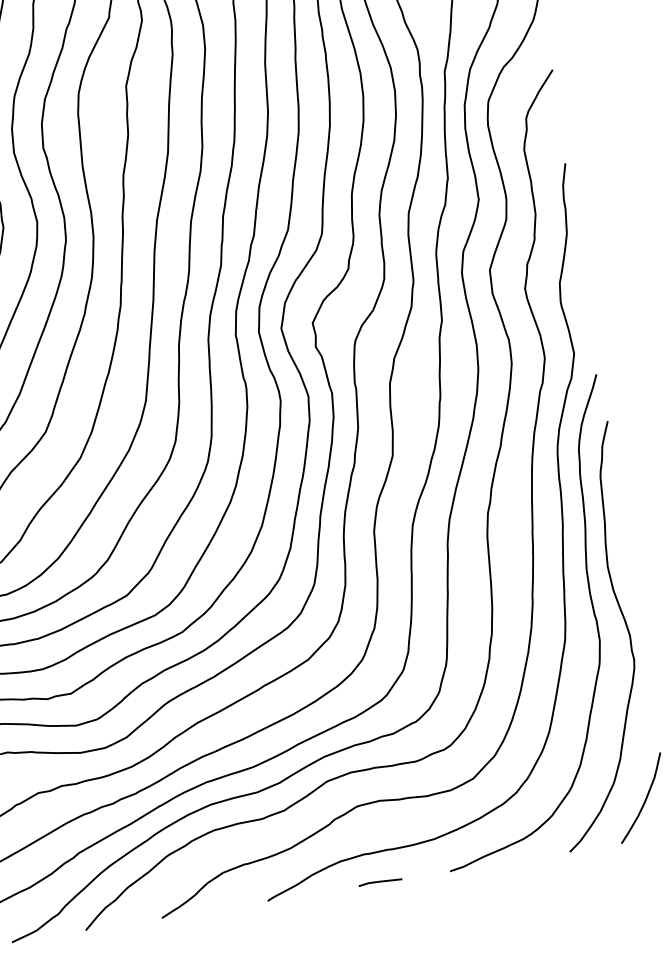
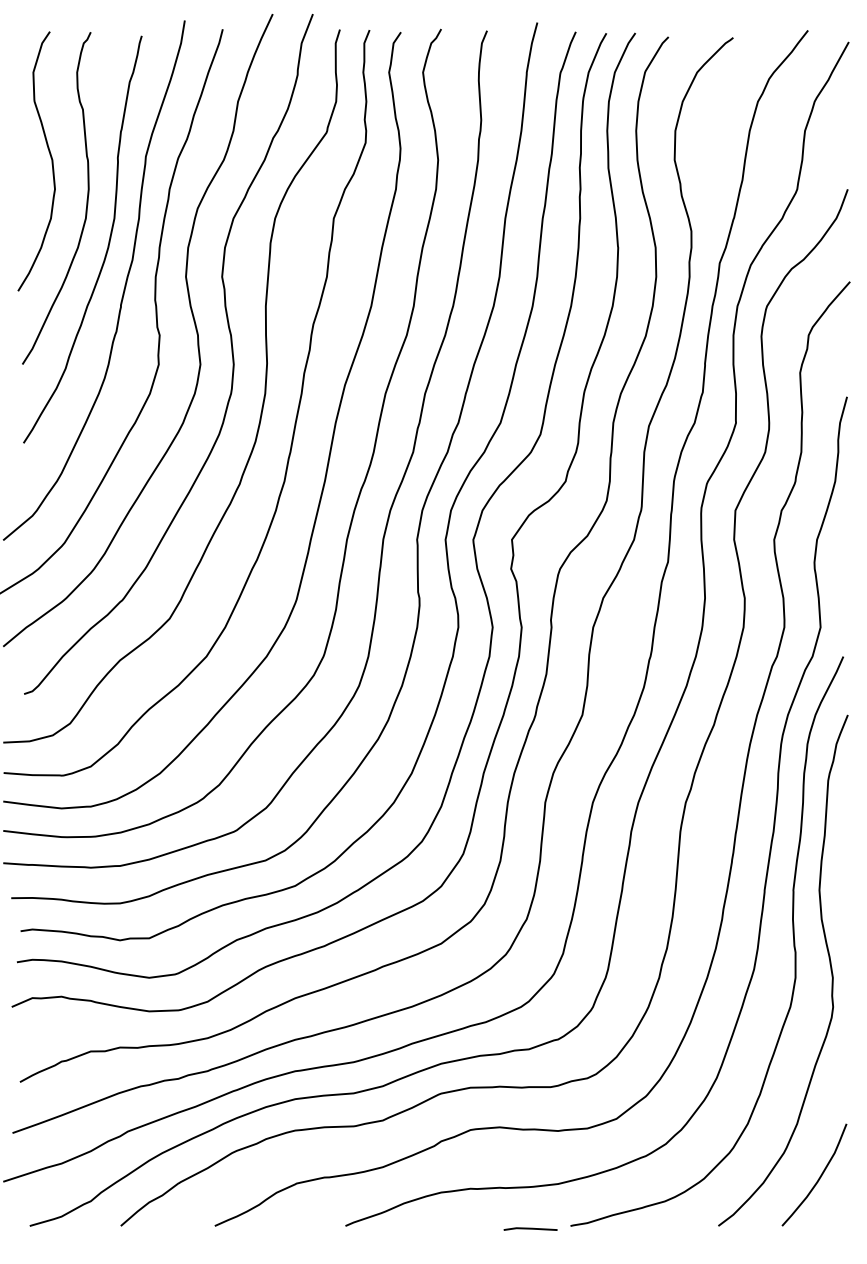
line: (380, 881) -> (530, 1228), moved

